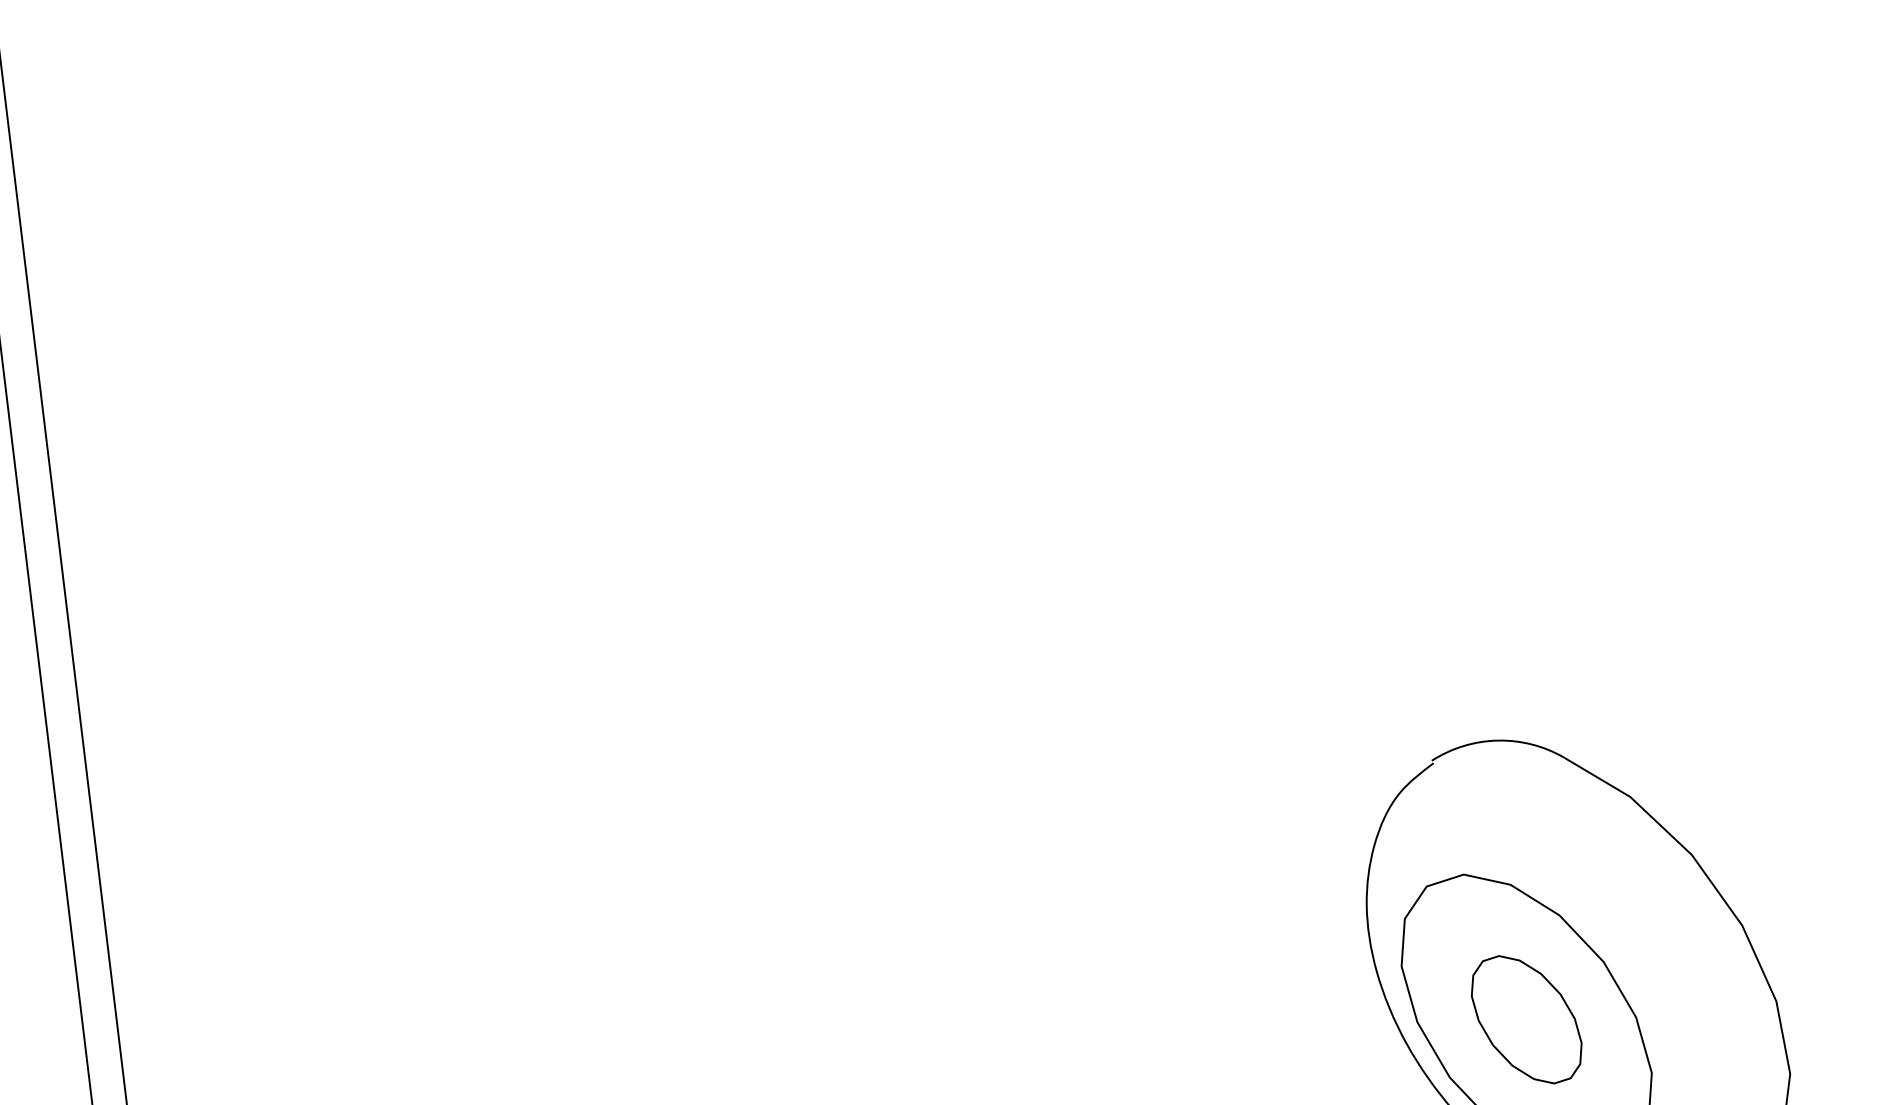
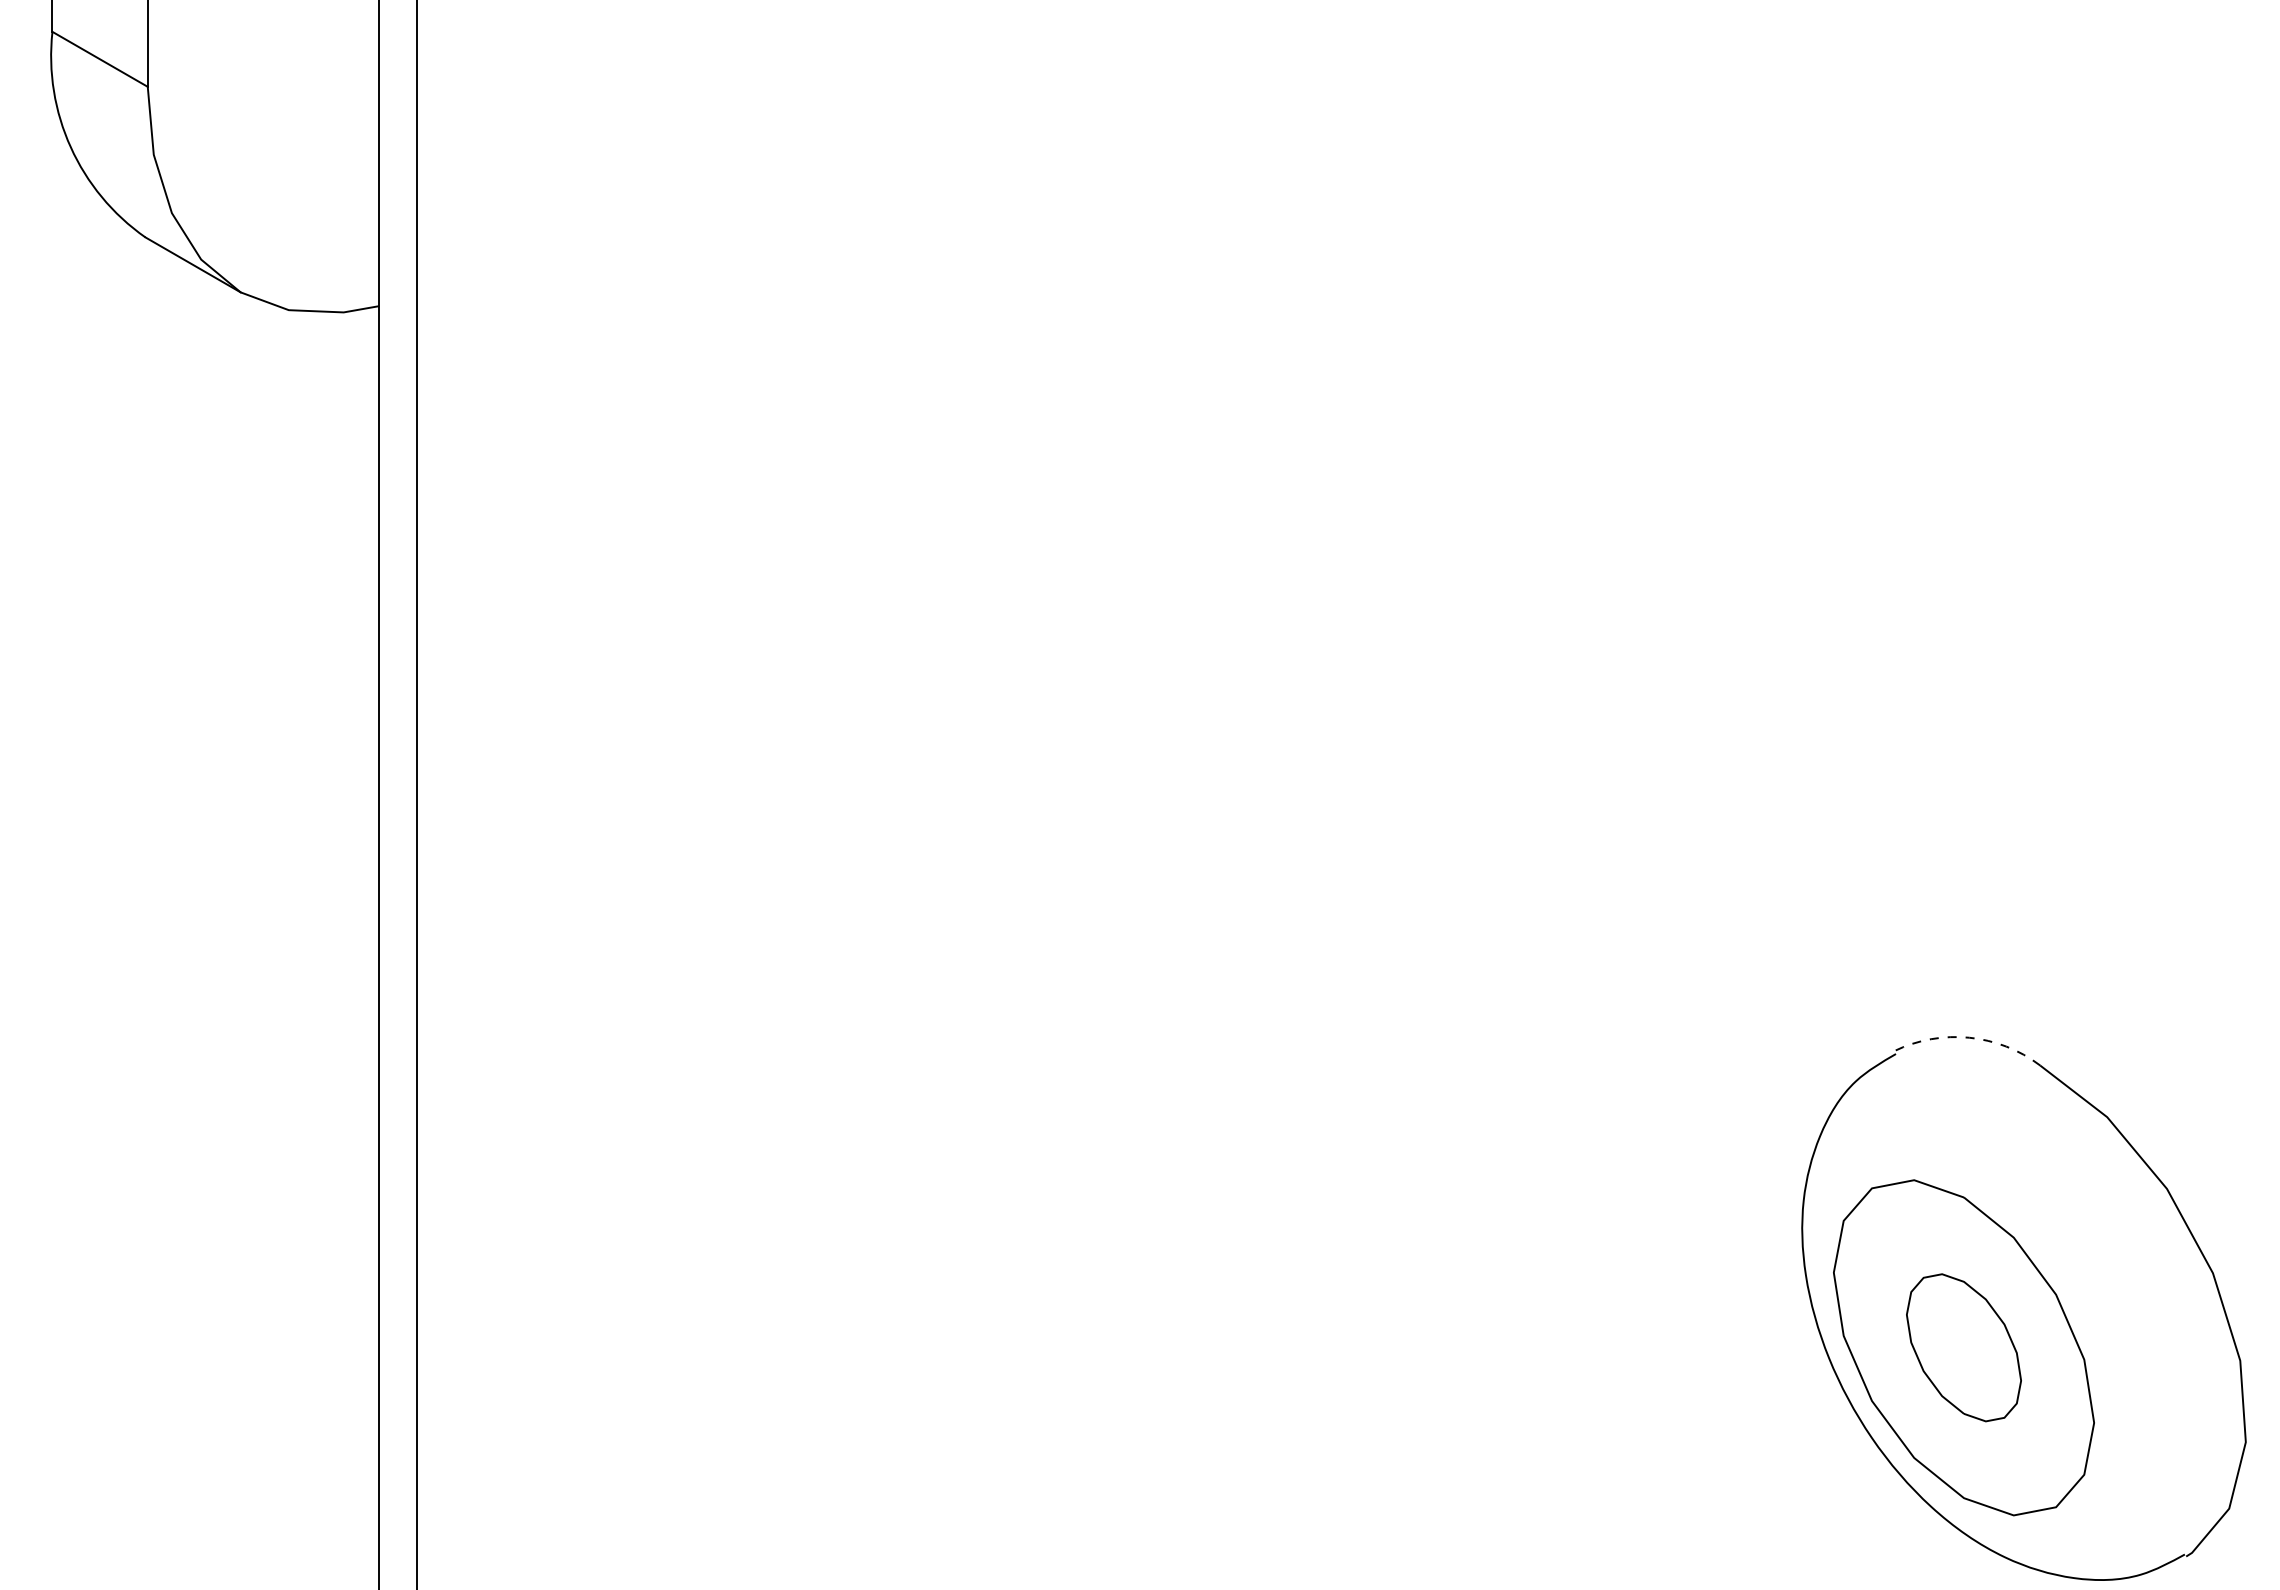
arc: (1497, 740) -> (1969, 1037), solid -> dashed

